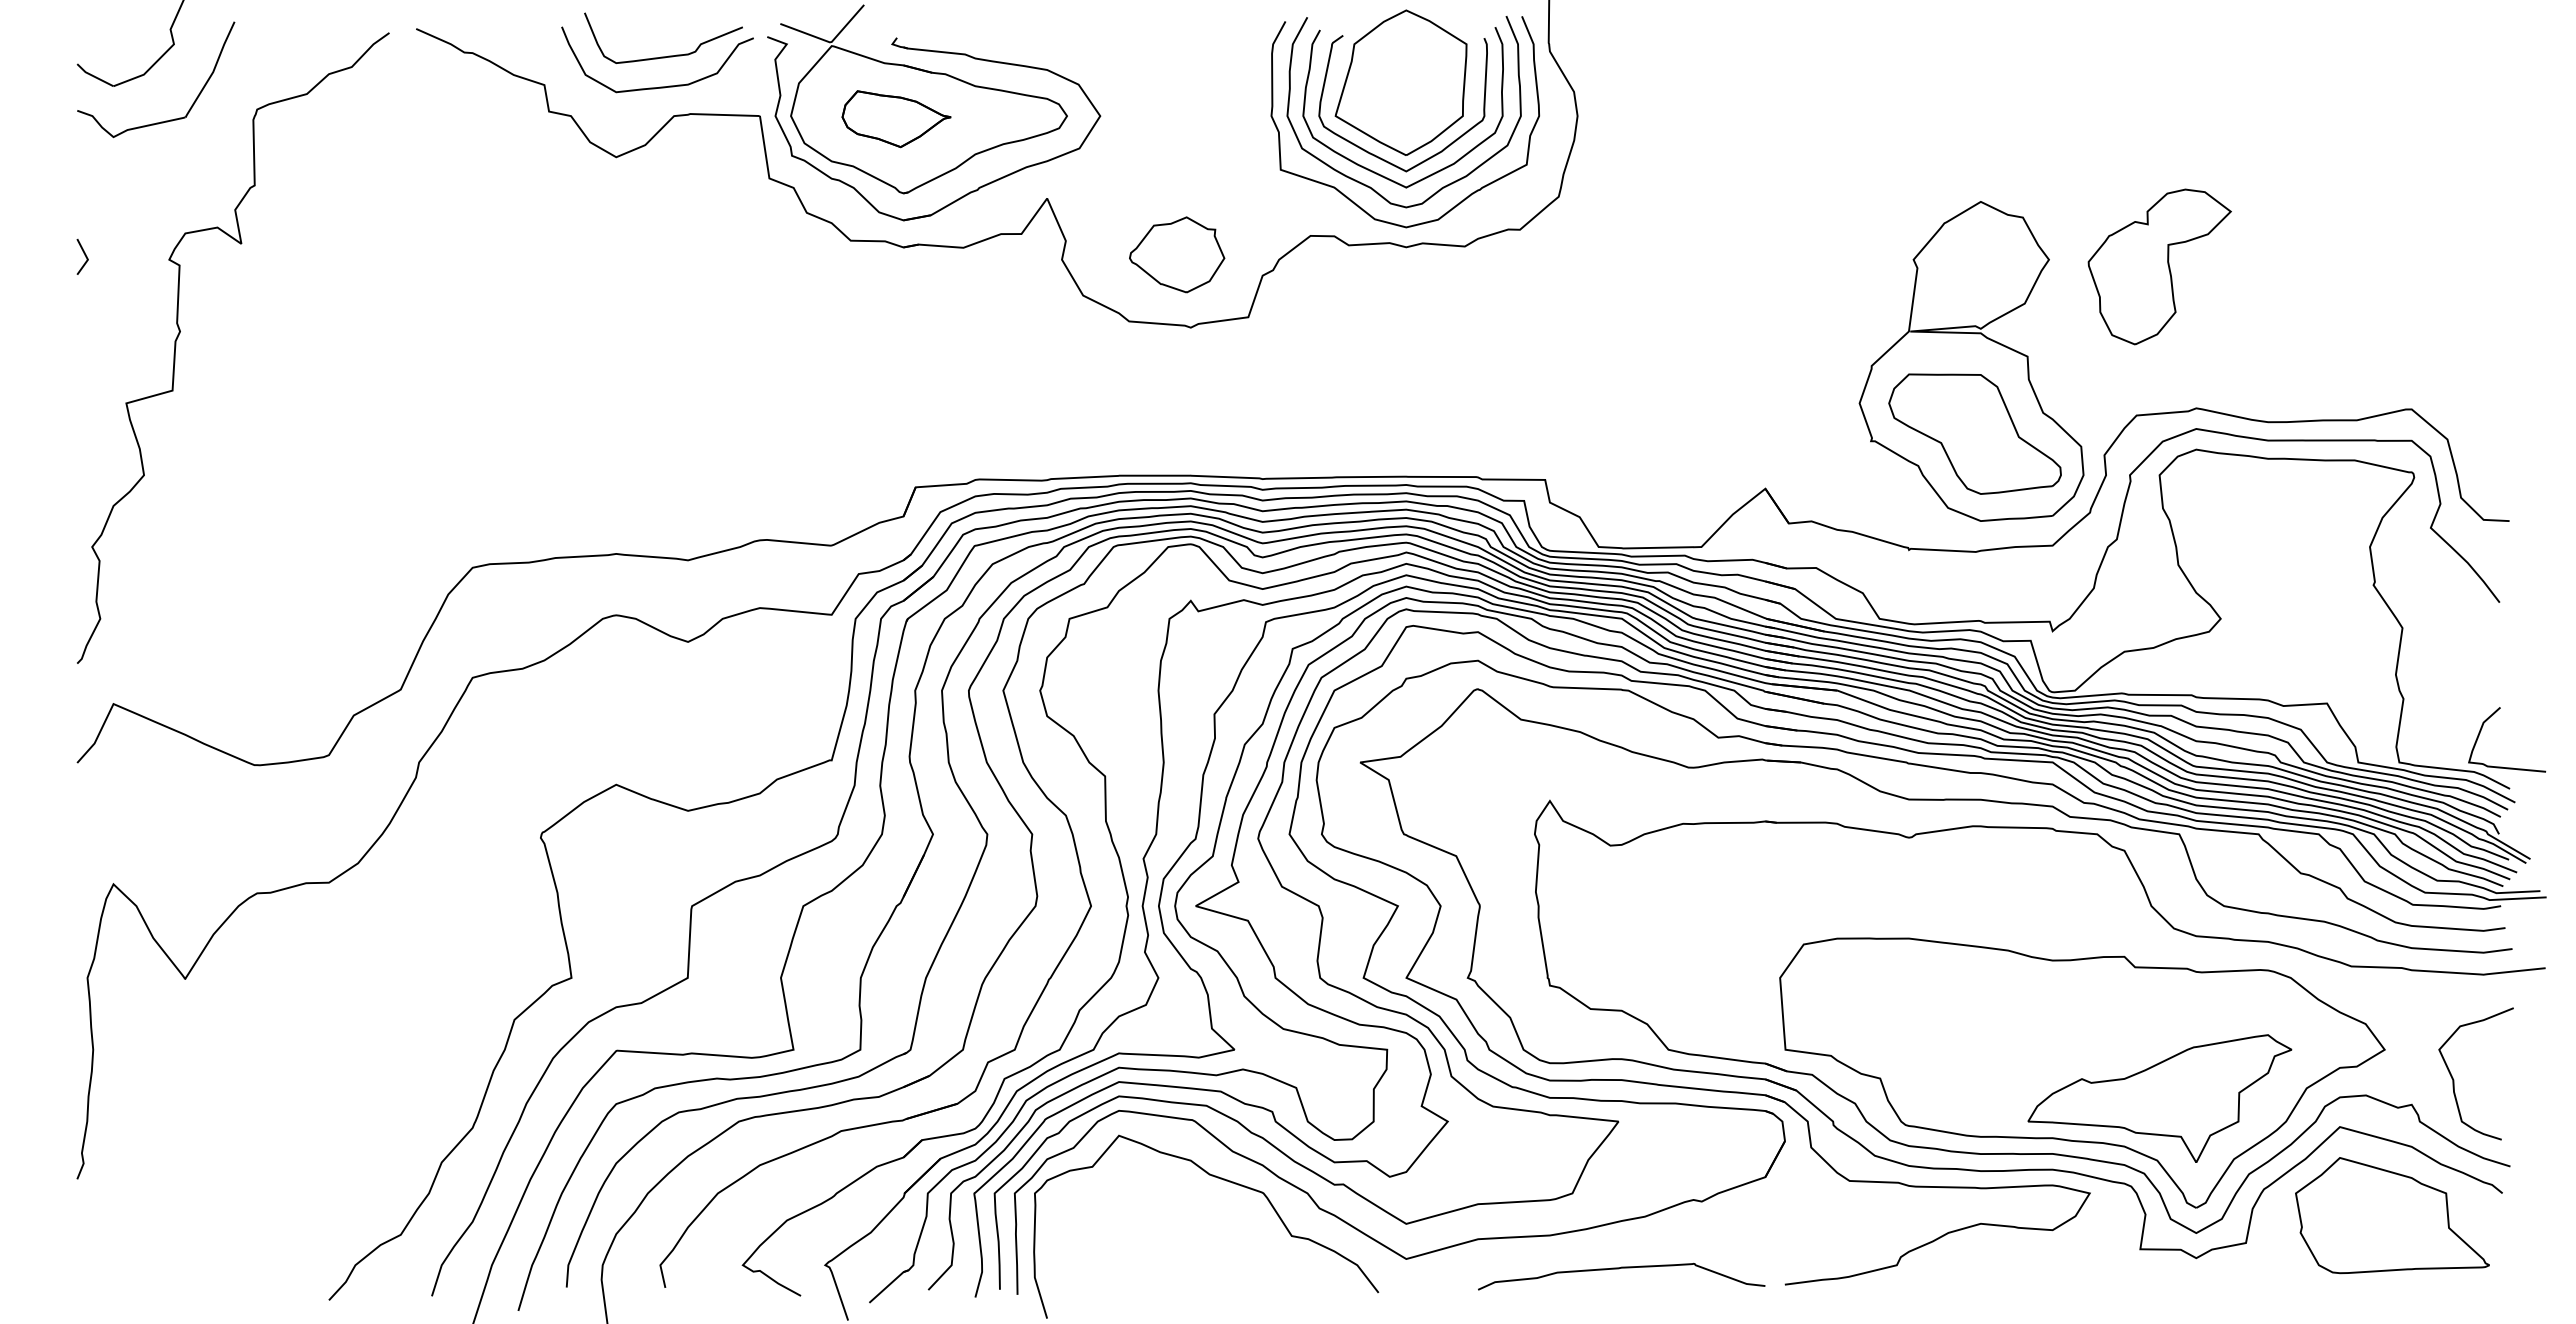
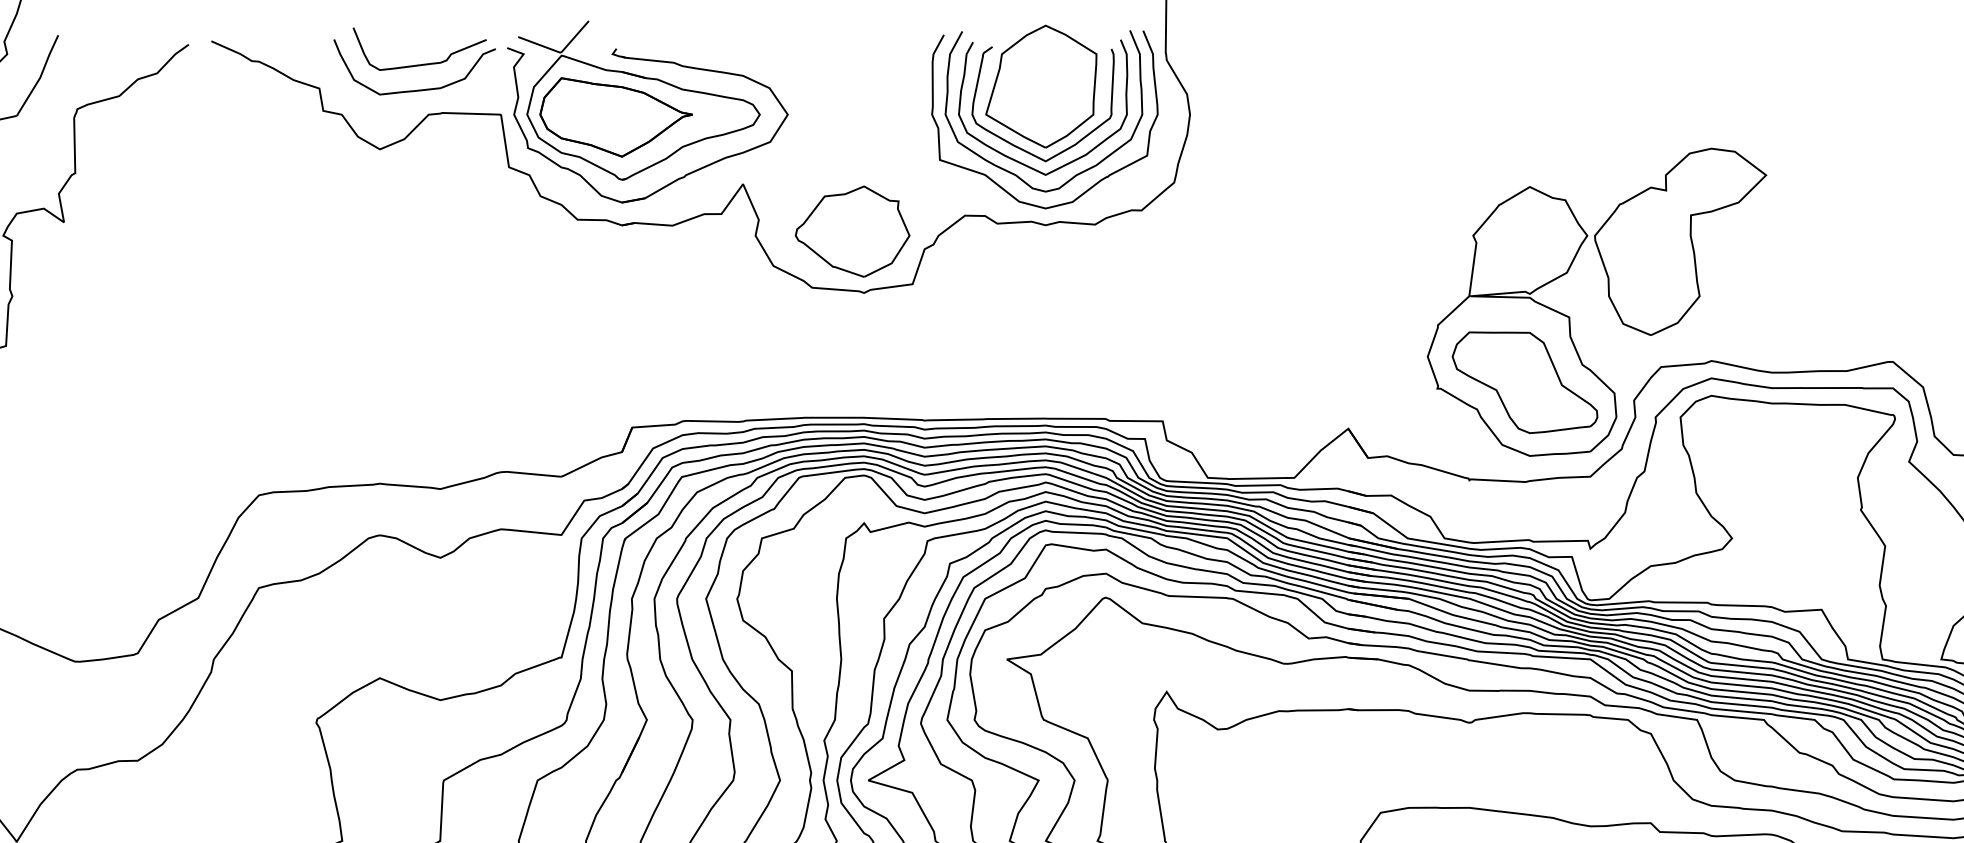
part: (896, 118) -> (616, 116), size x1.67
part: (1176, 254) -> (852, 231), size x1.43
part: (2159, 266) -> (1680, 241), size x1.43

